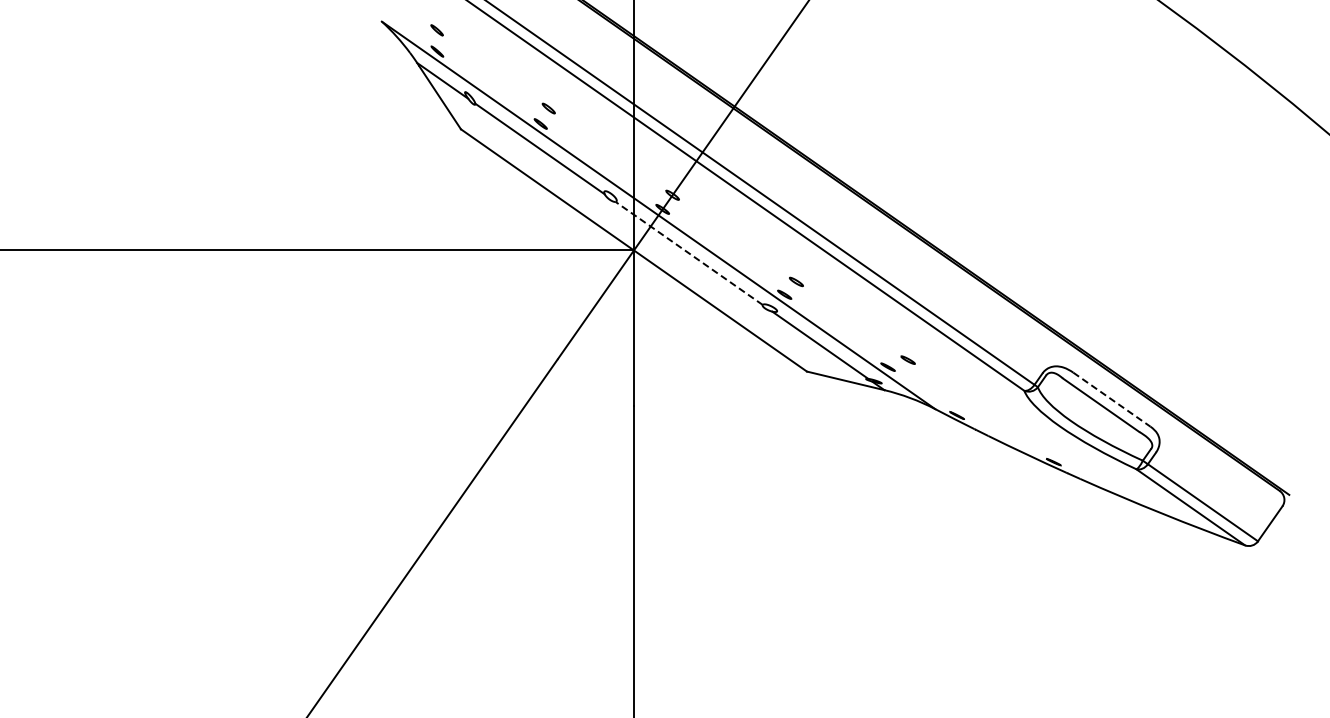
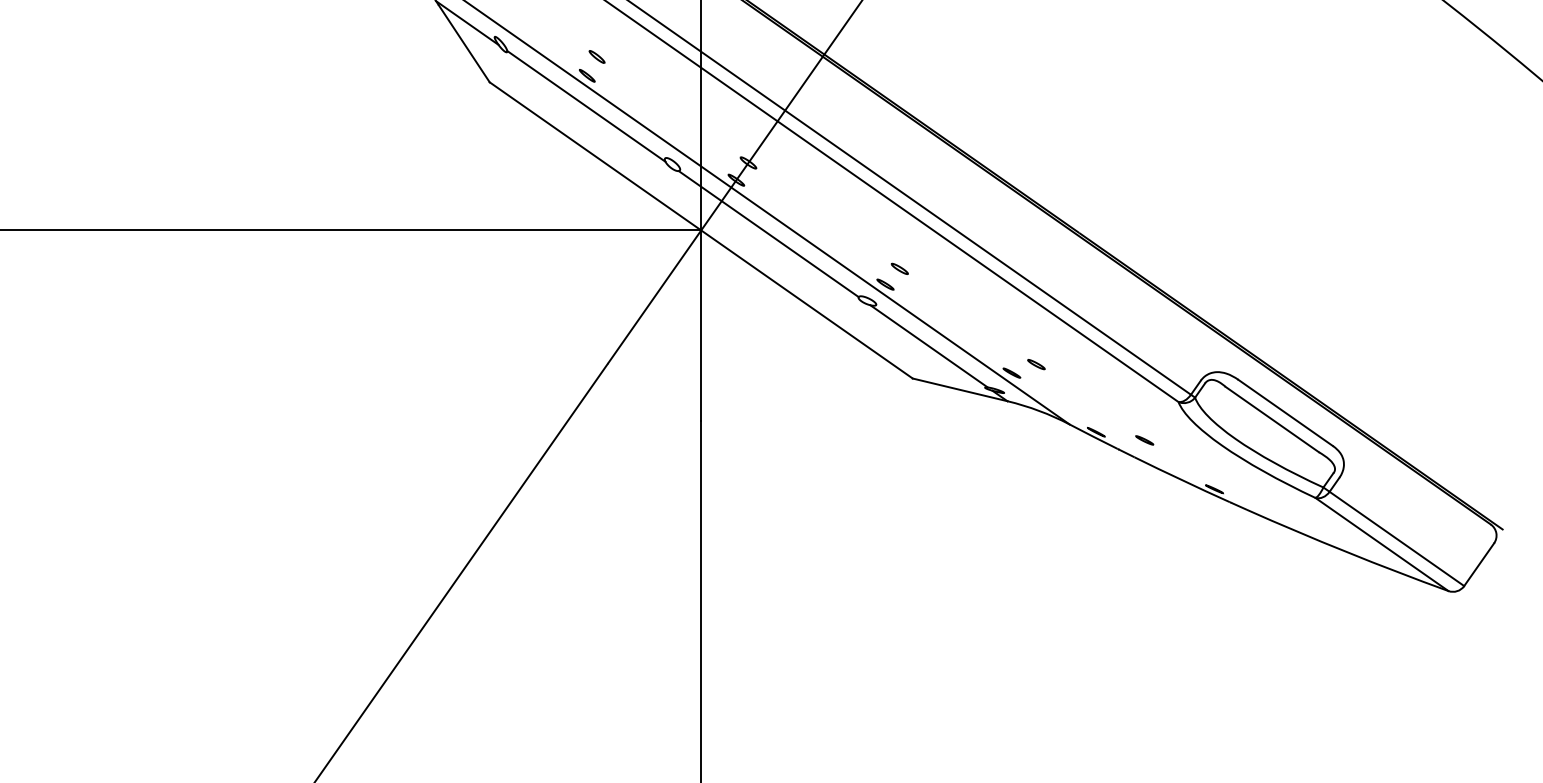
line: (689, 253) -> (769, 234), dashed -> solid
line: (1112, 399) -> (1286, 412), dashed -> solid
part: (996, 421) -> (1144, 439), added

